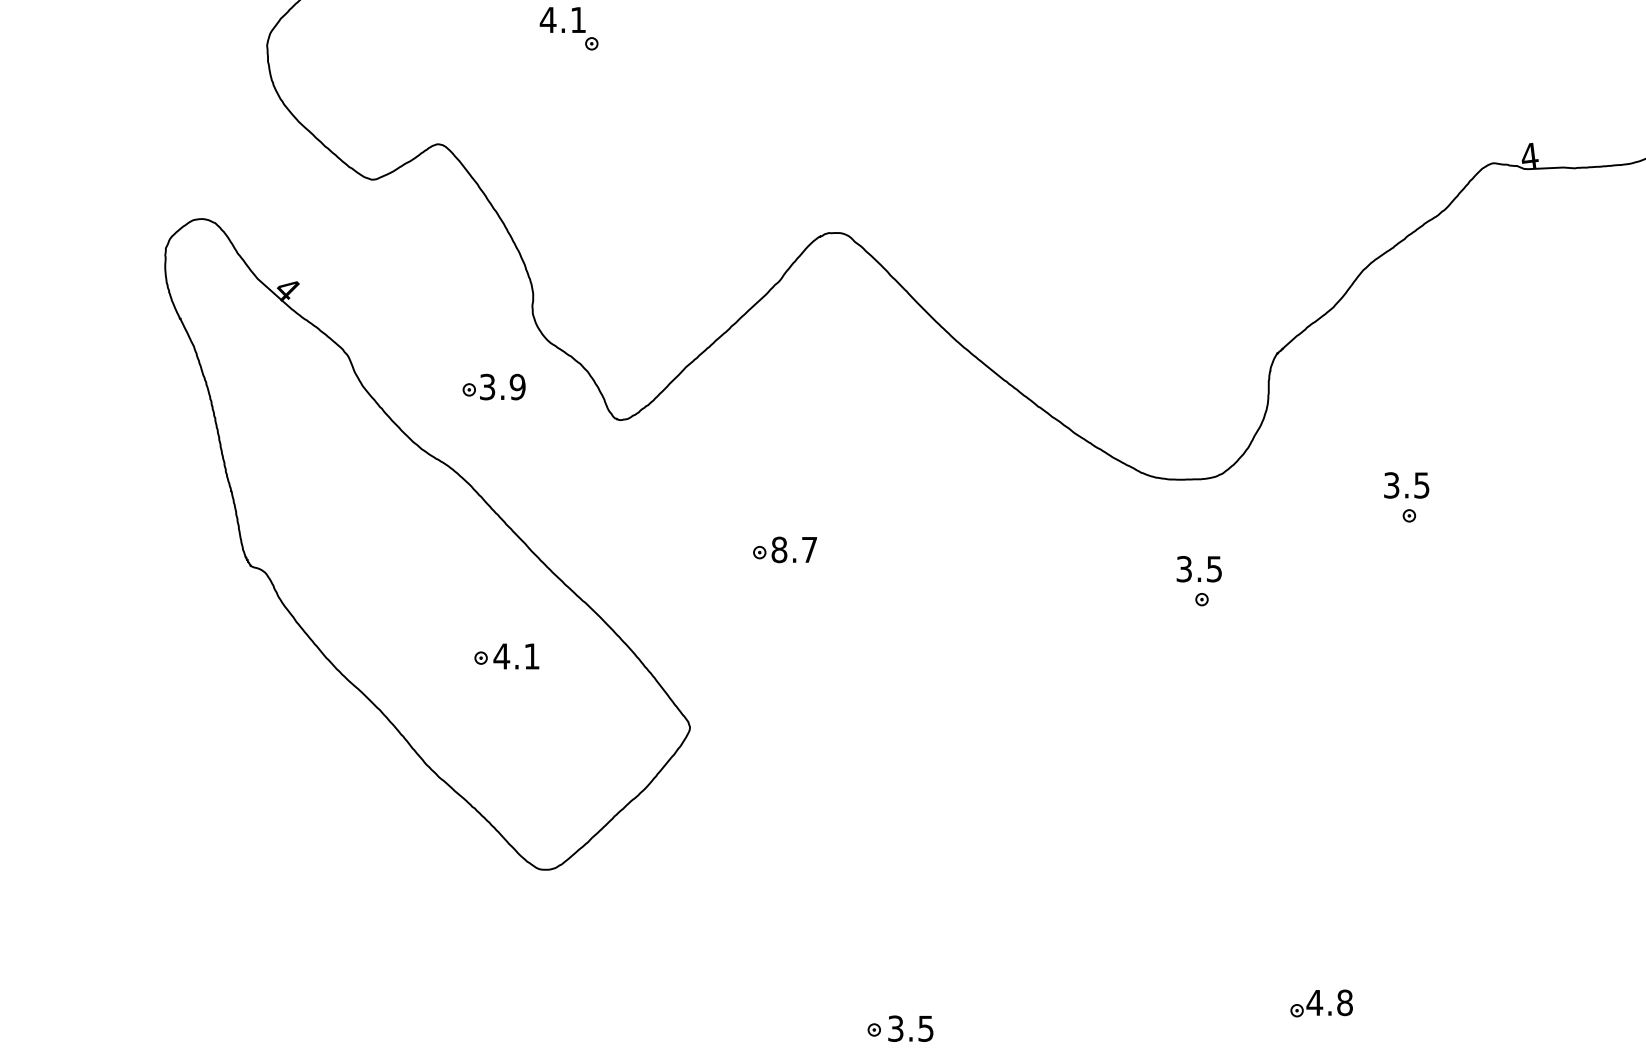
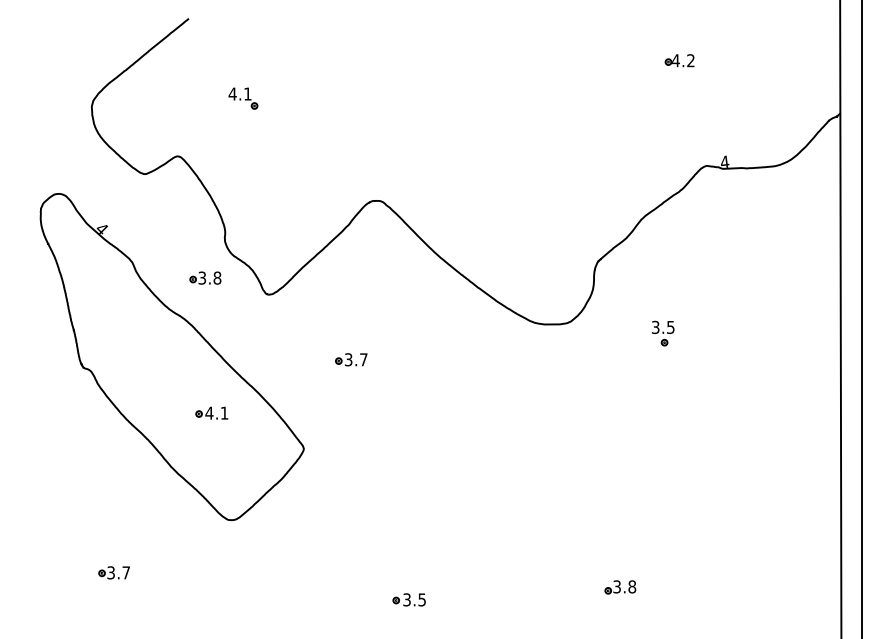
text: (517, 385) -> (217, 277), 3.9 -> 3.8
text: (779, 549) -> (348, 359), 8.7 -> 3.7
part: (1199, 581) -> (559, 375), removed
part: (310, 974) -> (113, 572), added
text: (1315, 1002) -> (617, 586), 4.8 -> 3.8

